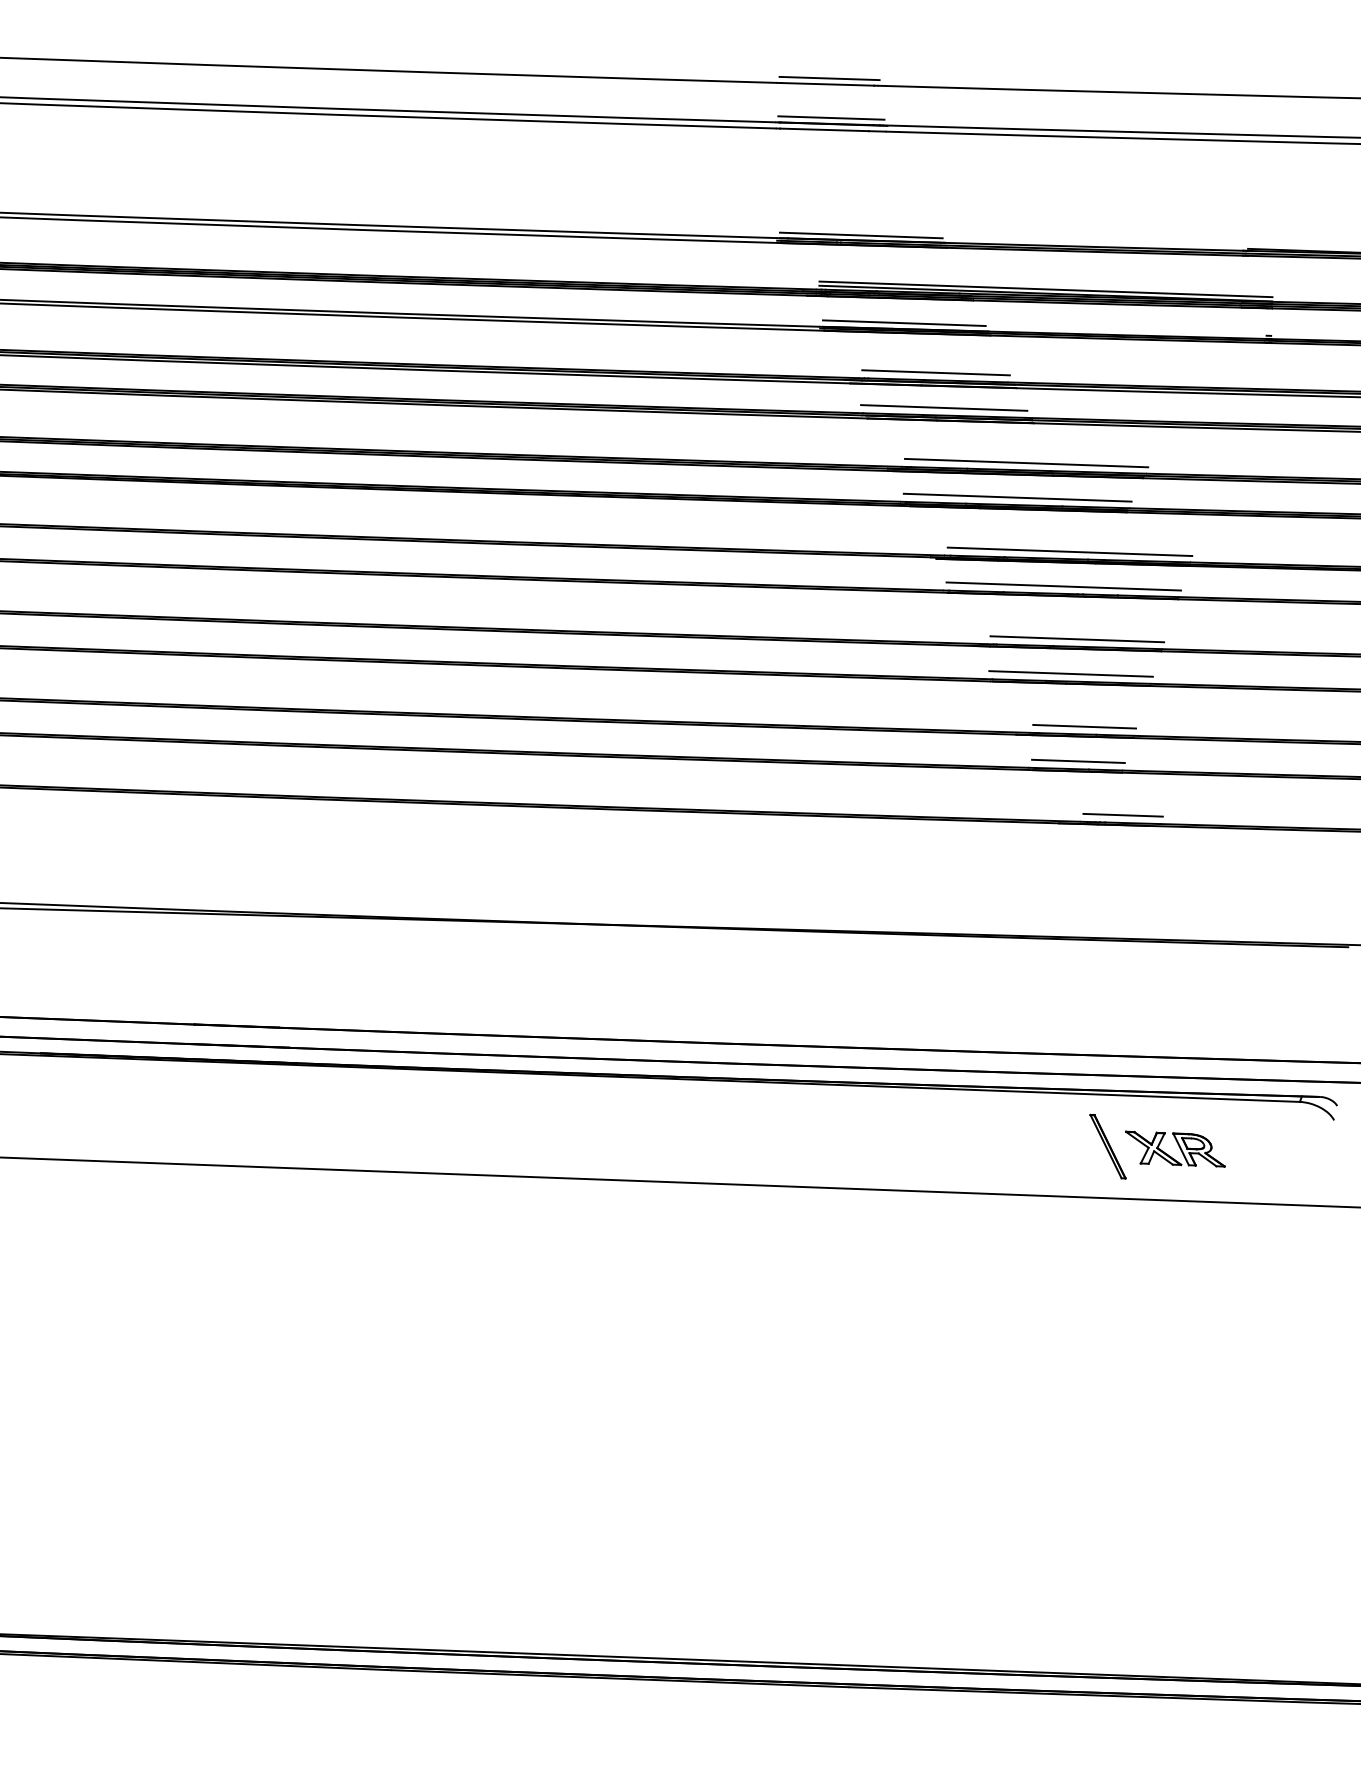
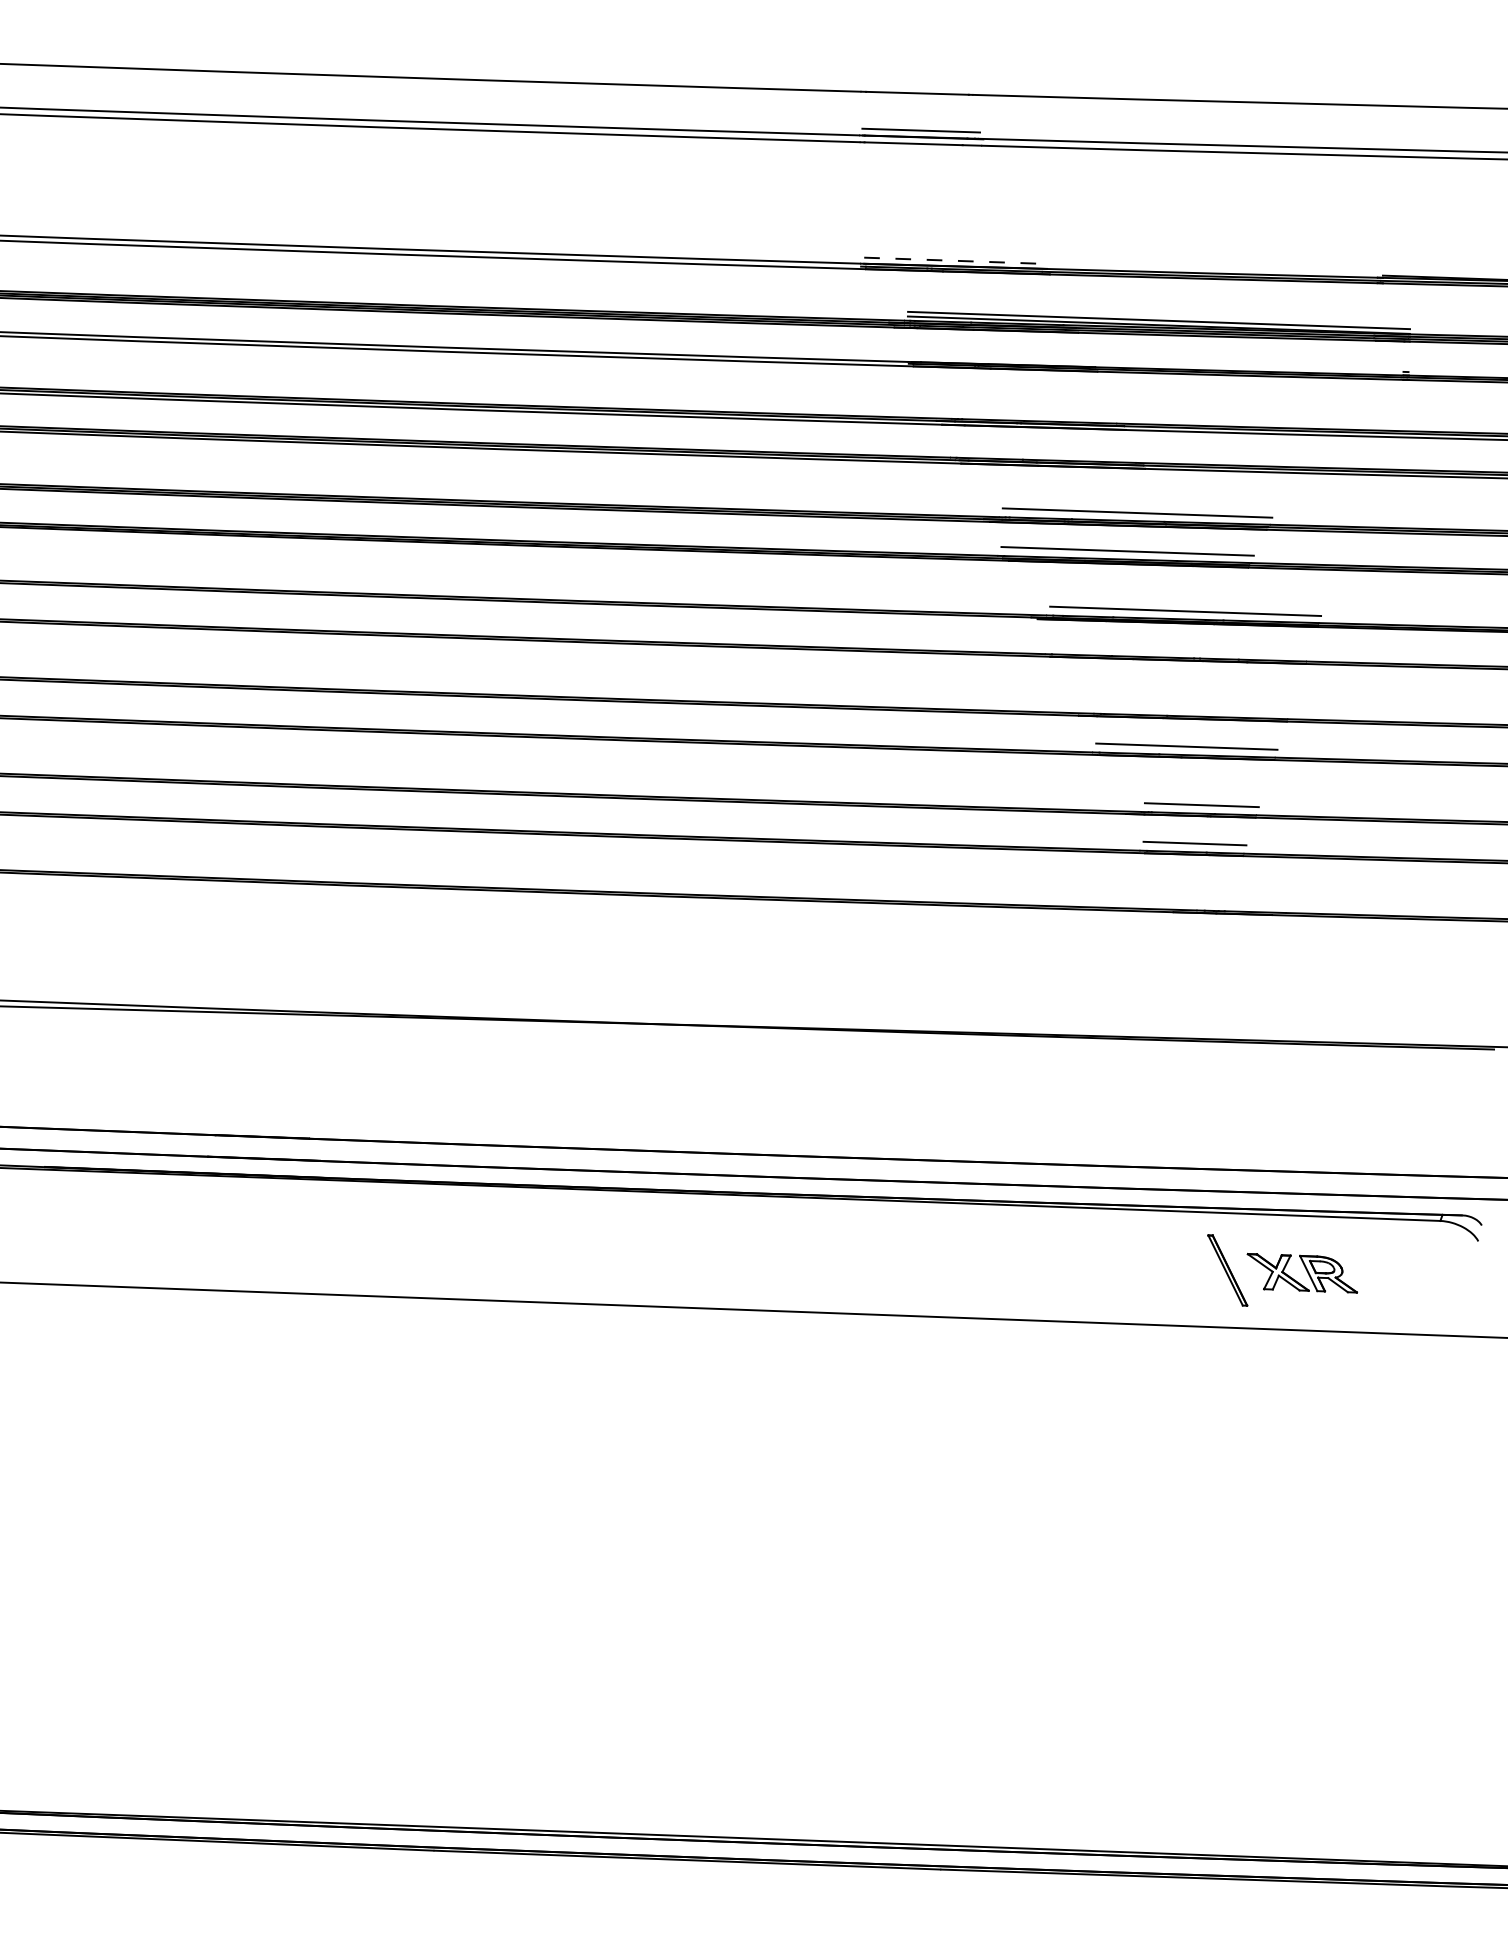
line: (828, 78) -> (918, 86), removed
line: (861, 235) -> (954, 260), solid -> dashed
line: (903, 322) -> (1001, 357), removed
line: (936, 372) -> (1037, 412), removed
line: (944, 407) -> (1046, 451), removed
line: (1063, 586) -> (1178, 649), removed
line: (1077, 638) -> (1193, 707), removed
line: (1123, 814) -> (1244, 902), removed

